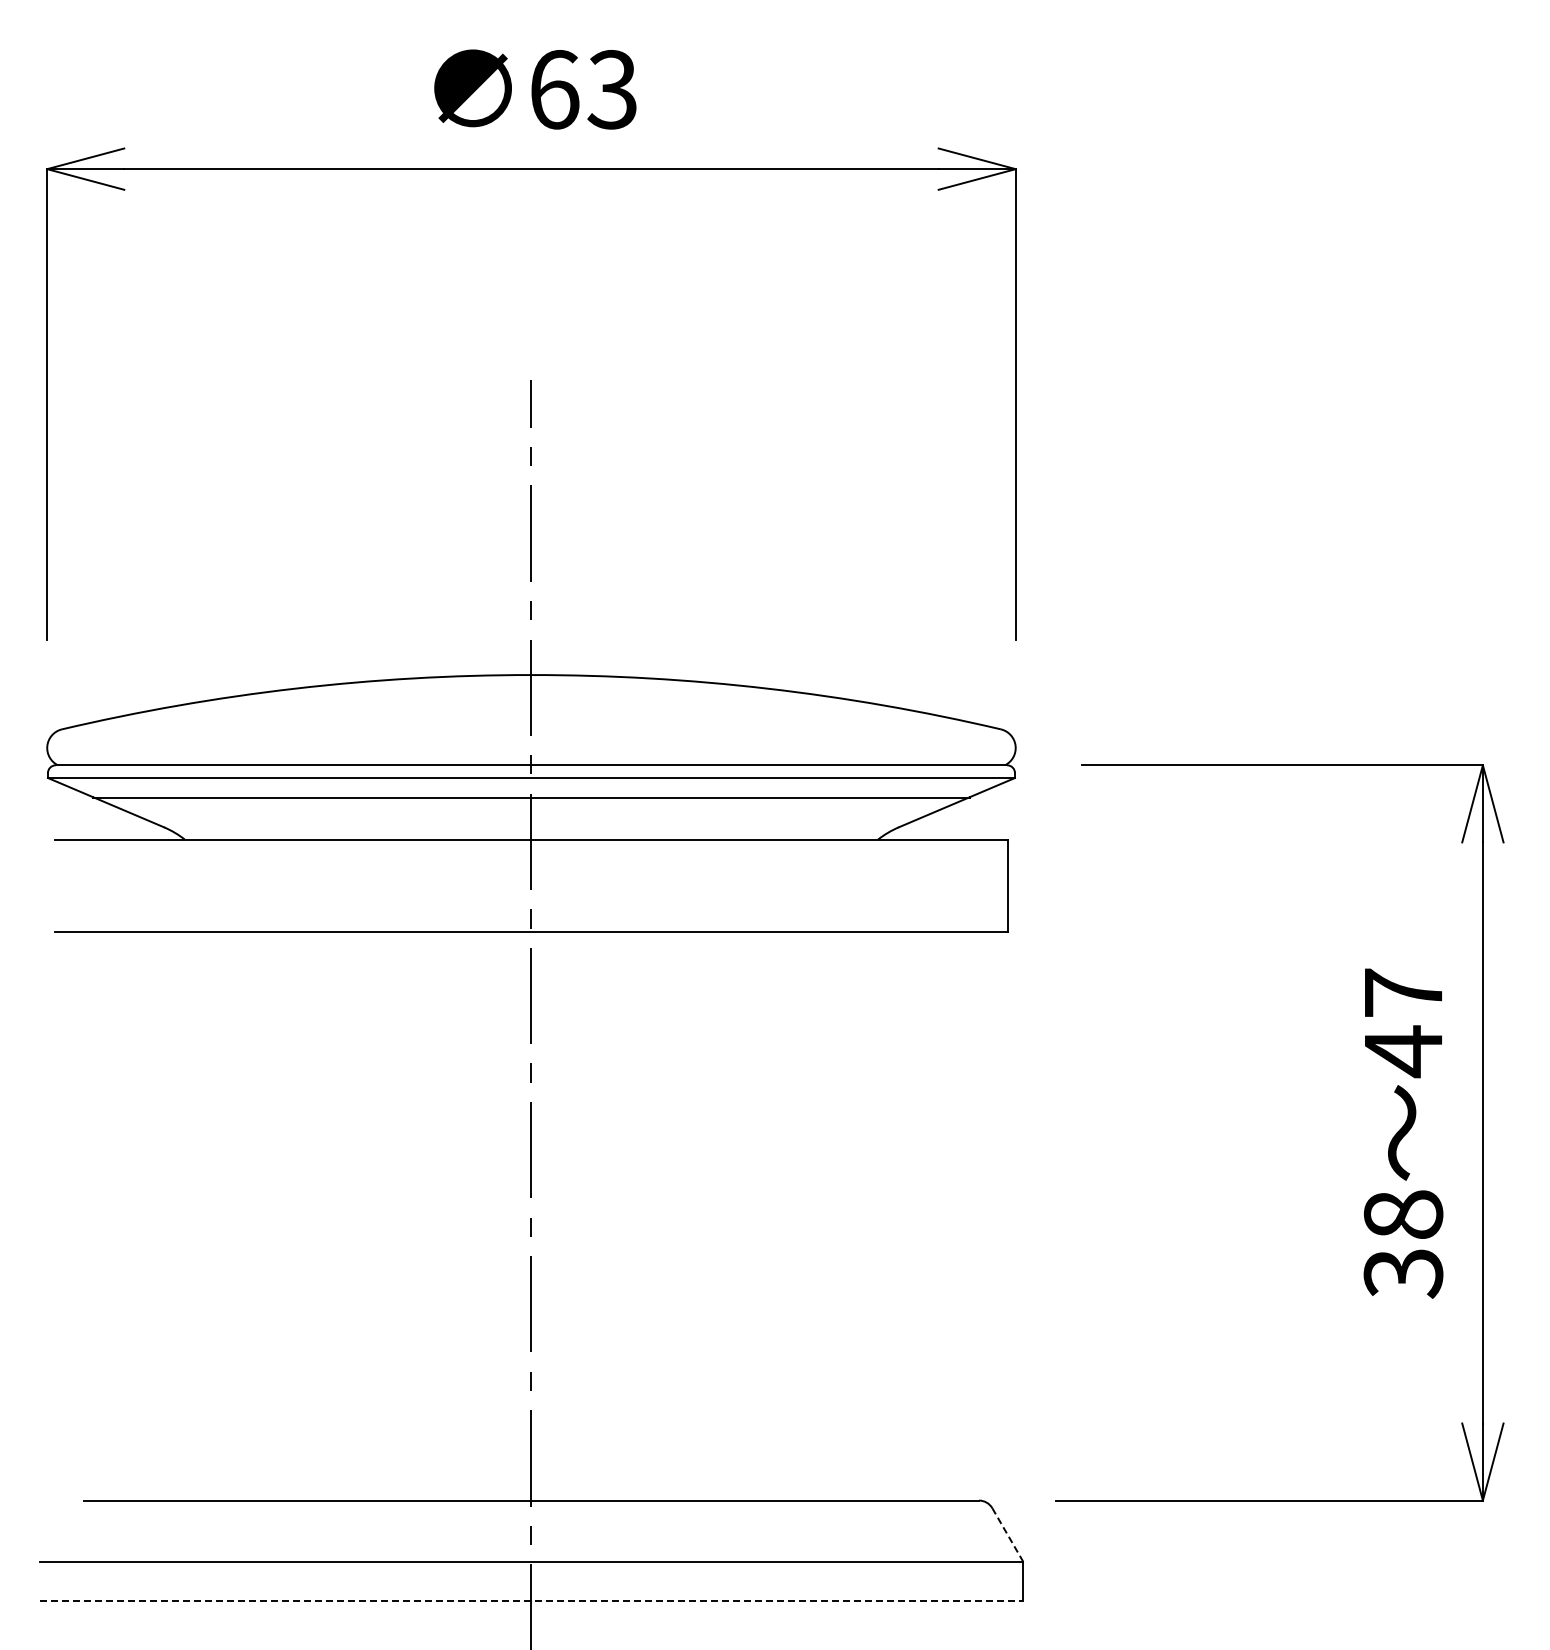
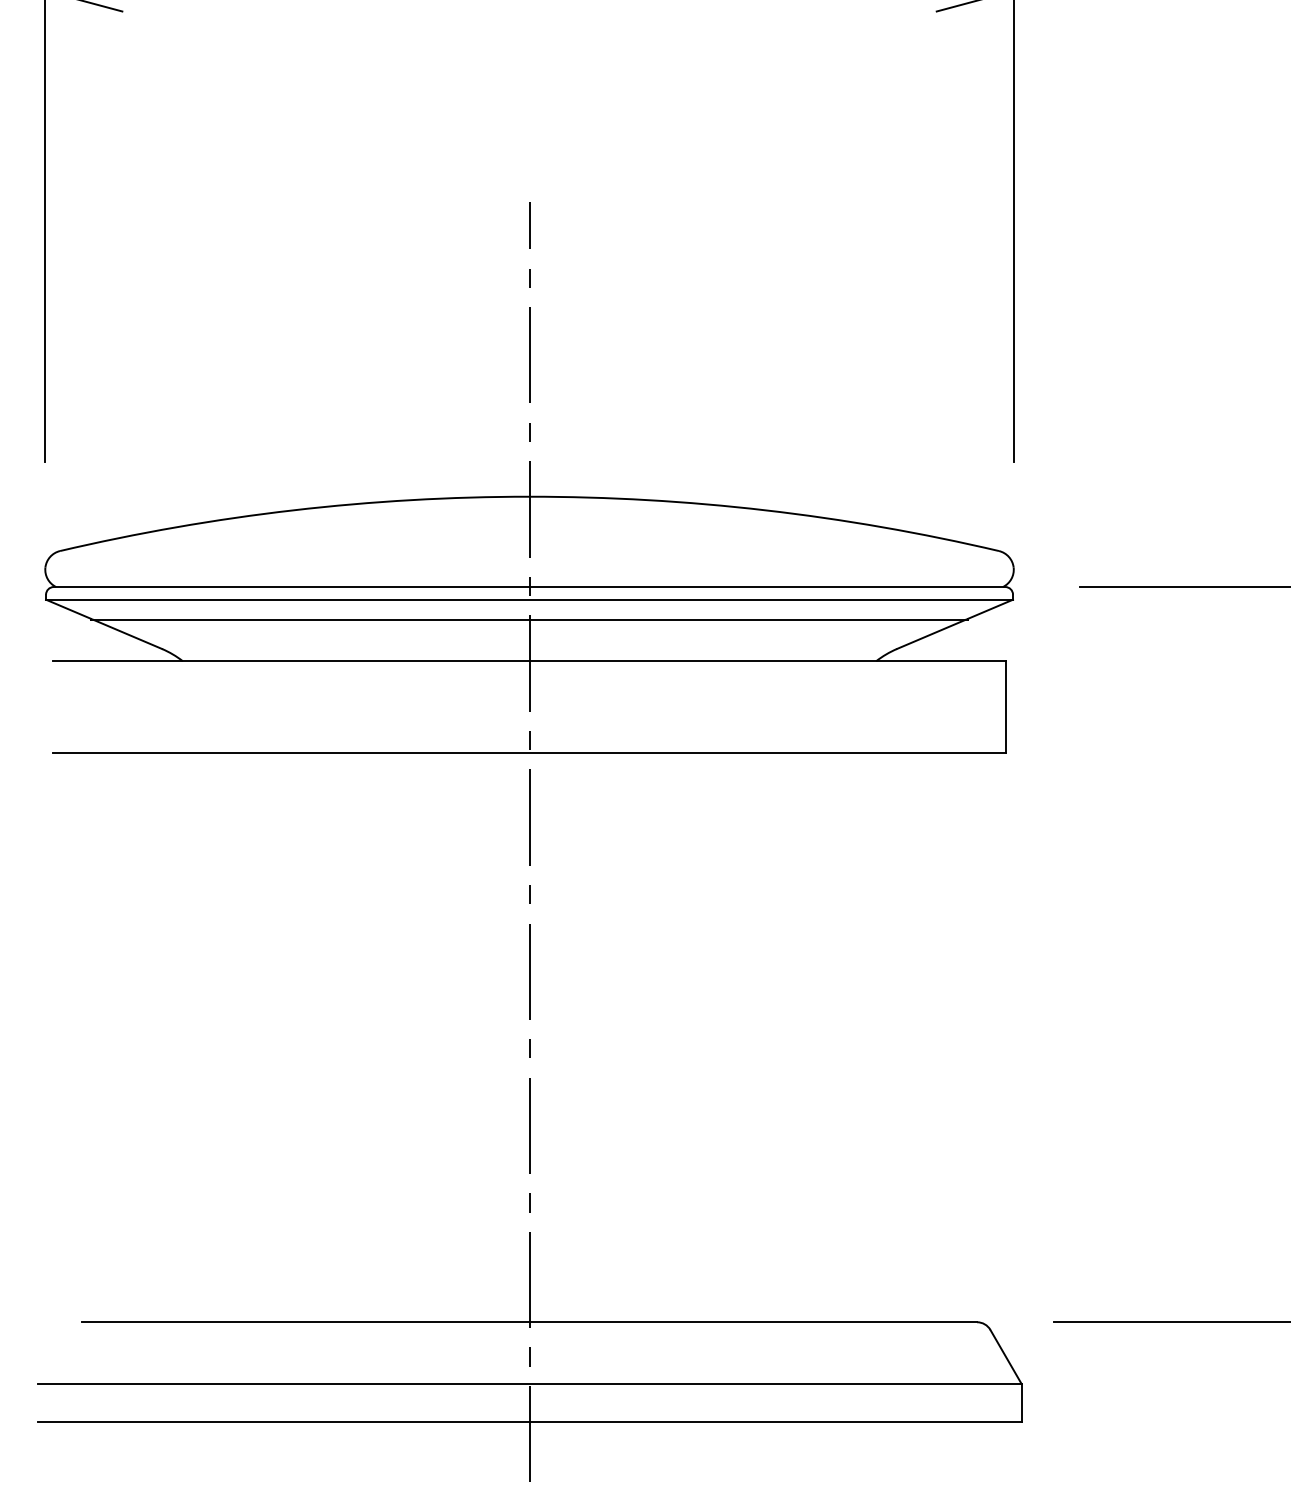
line: (1008, 1535) -> (1006, 1357), dashed -> solid
line: (531, 1600) -> (529, 1422), dashed -> solid

